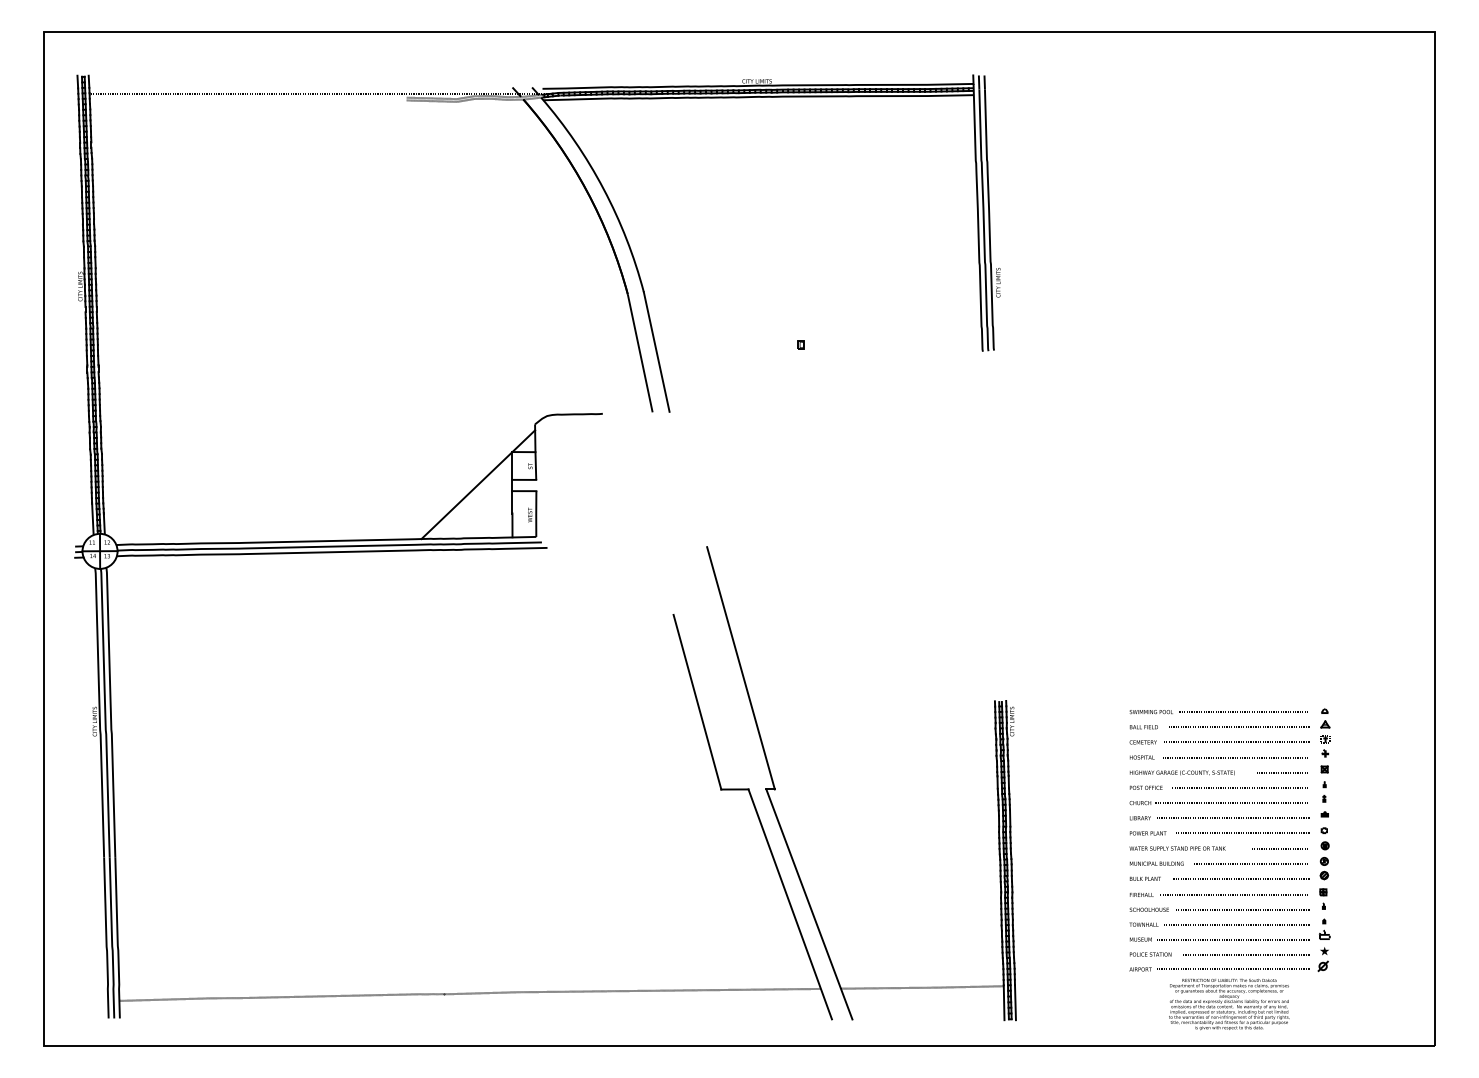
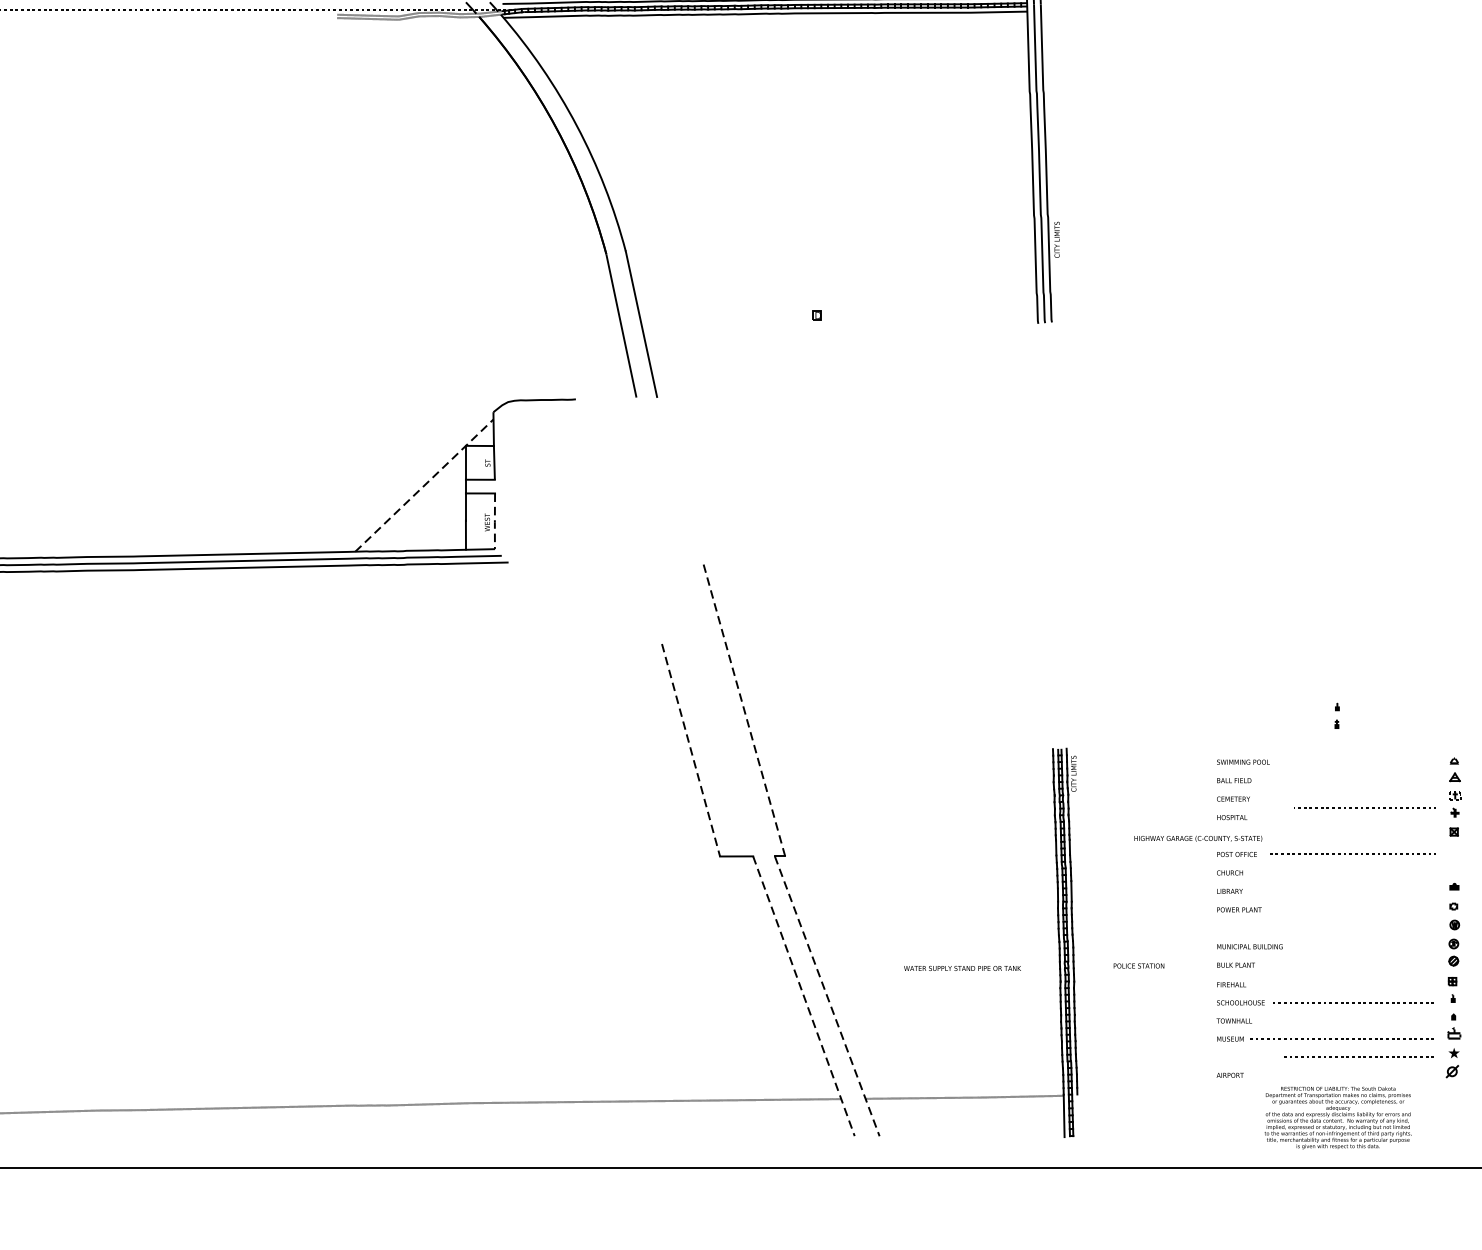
line: (478, 484) -> (424, 485), solid -> dashed
line: (536, 514) -> (495, 521), solid -> dashed
line: (741, 668) -> (744, 709), solid -> dashed
line: (697, 702) -> (691, 750), solid -> dashed
line: (1244, 712) -> (1356, 762), removed
line: (1239, 726) -> (1350, 779), removed
line: (1236, 742) -> (1346, 799), removed
line: (1235, 757) -> (1345, 817), removed
text: (1181, 772) -> (1197, 838), moved
line: (1282, 772) -> (1402, 835), removed
line: (1324, 788) -> (1337, 711), moved
line: (1232, 803) -> (1342, 873), removed
line: (1232, 818) -> (1342, 891), removed
line: (1242, 833) -> (1354, 909), removed
text: (1177, 848) -> (962, 968), moved
line: (1280, 848) -> (1400, 928), removed
line: (1249, 863) -> (1362, 807), moved
line: (1240, 878) -> (1351, 964), removed
line: (1234, 894) -> (1344, 984), removed
line: (790, 904) -> (804, 996), solid -> dashed
line: (809, 904) -> (827, 996), solid -> dashed
line: (1236, 924) -> (1346, 1020), removed
text: (1150, 954) -> (1138, 965), moved
line: (1232, 969) -> (1342, 1075), removed
line: (1015, 1002) -> (1077, 1115), removed

